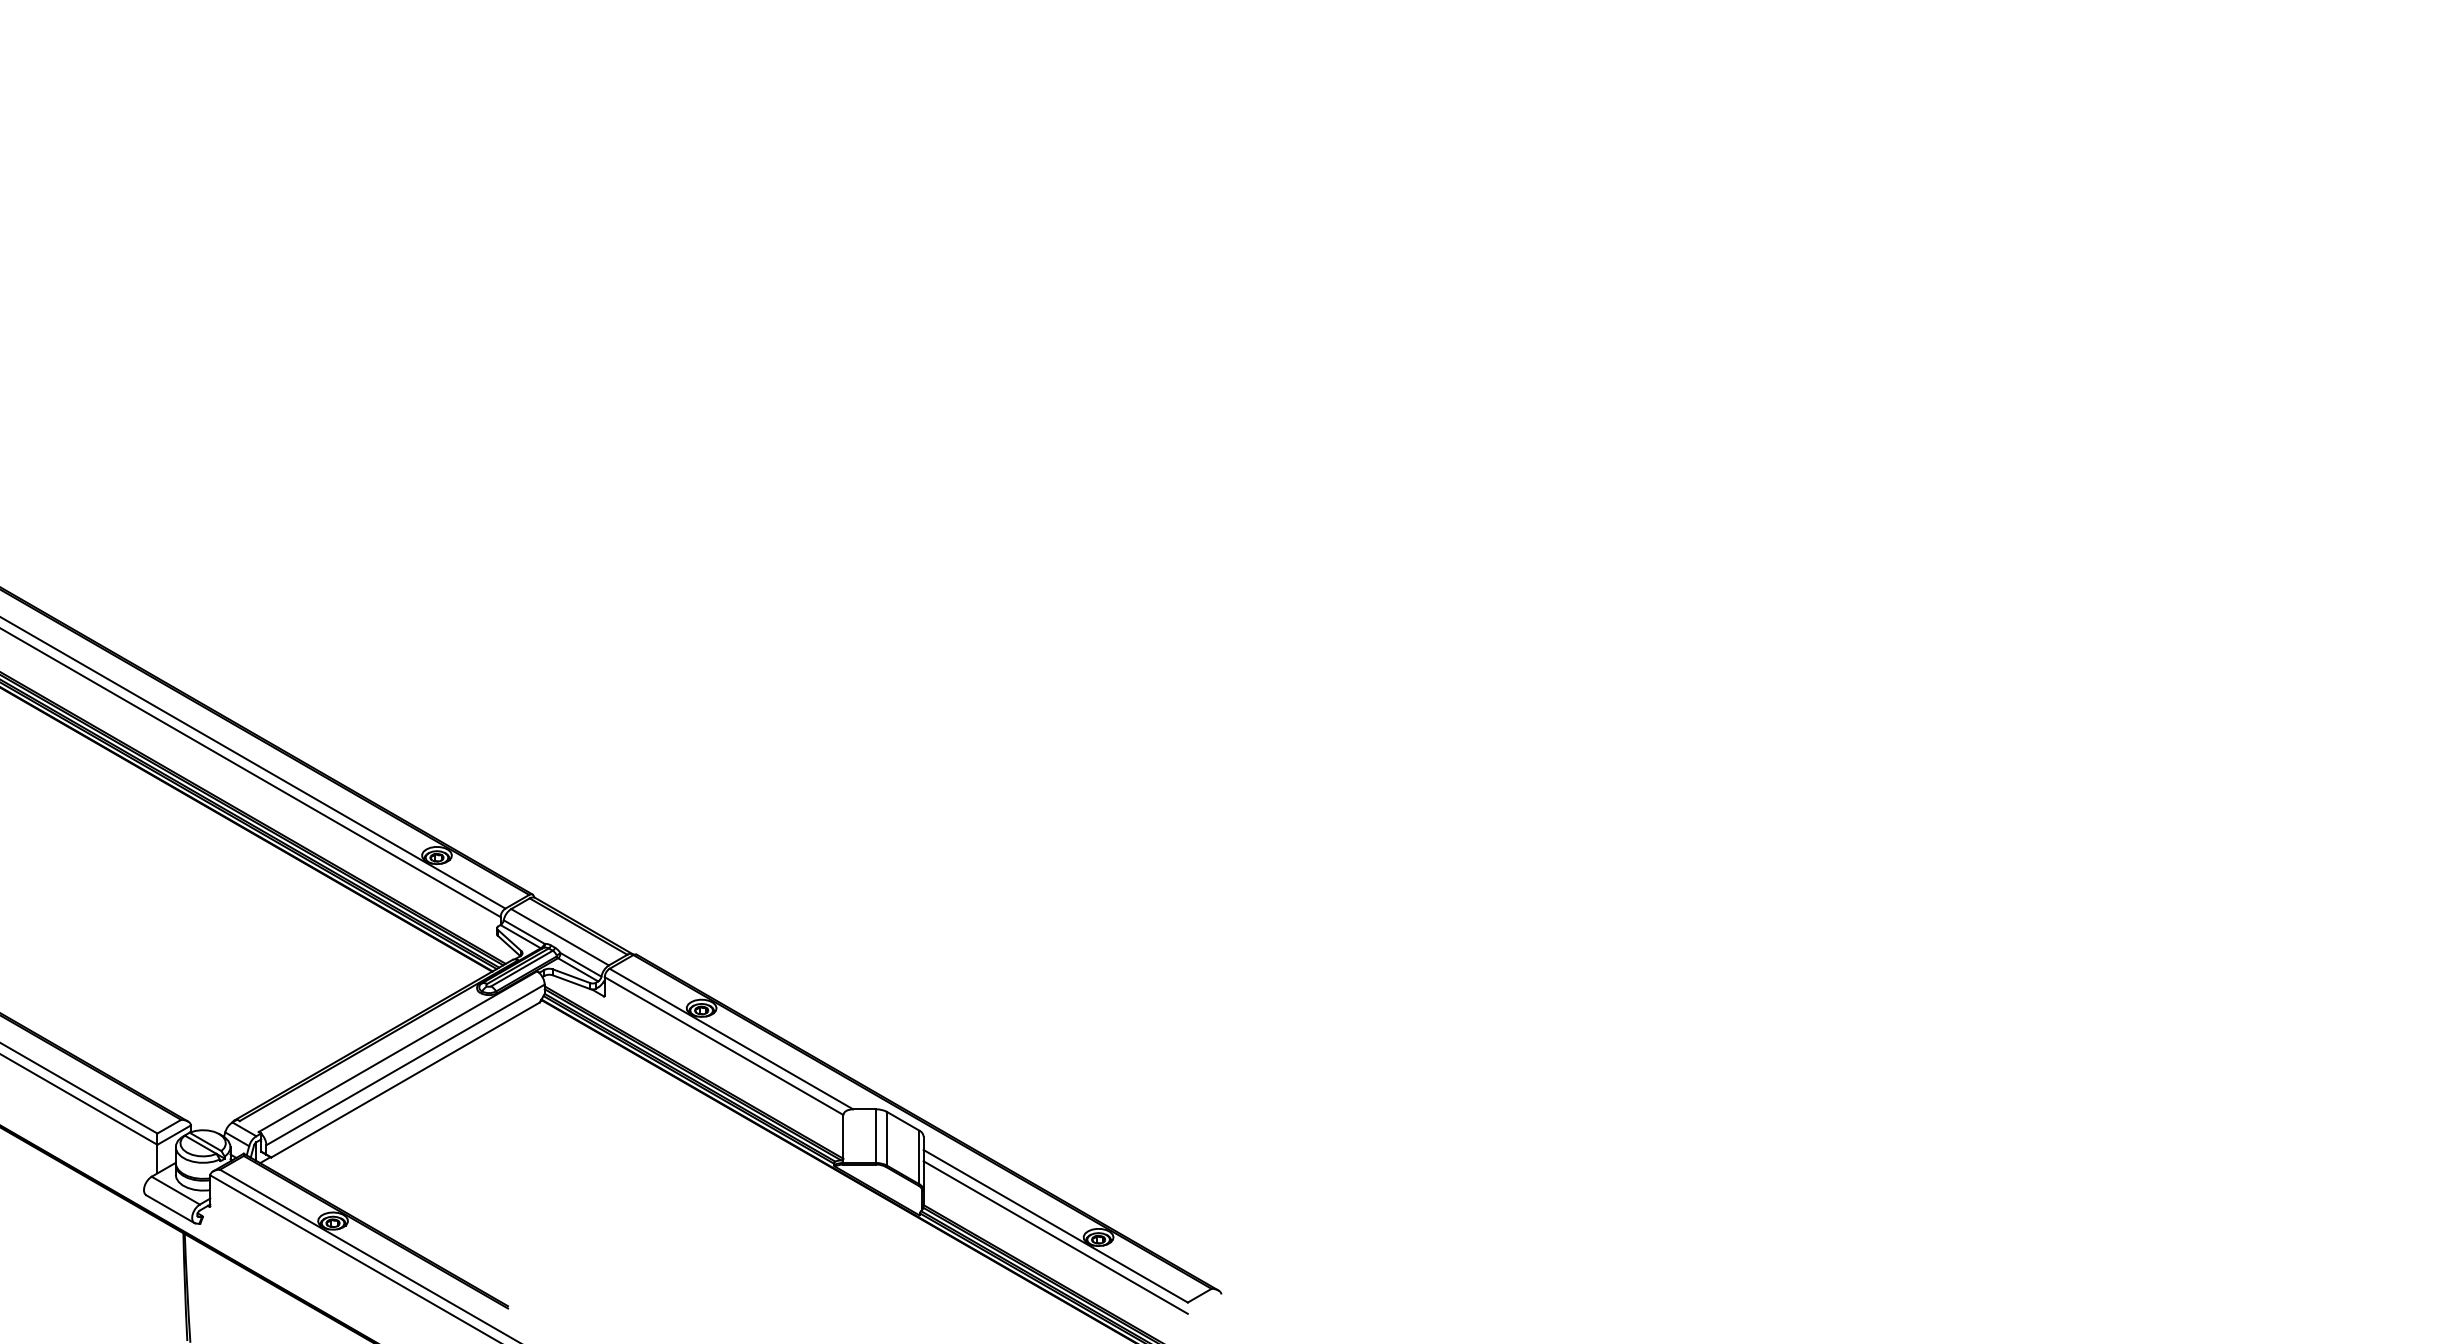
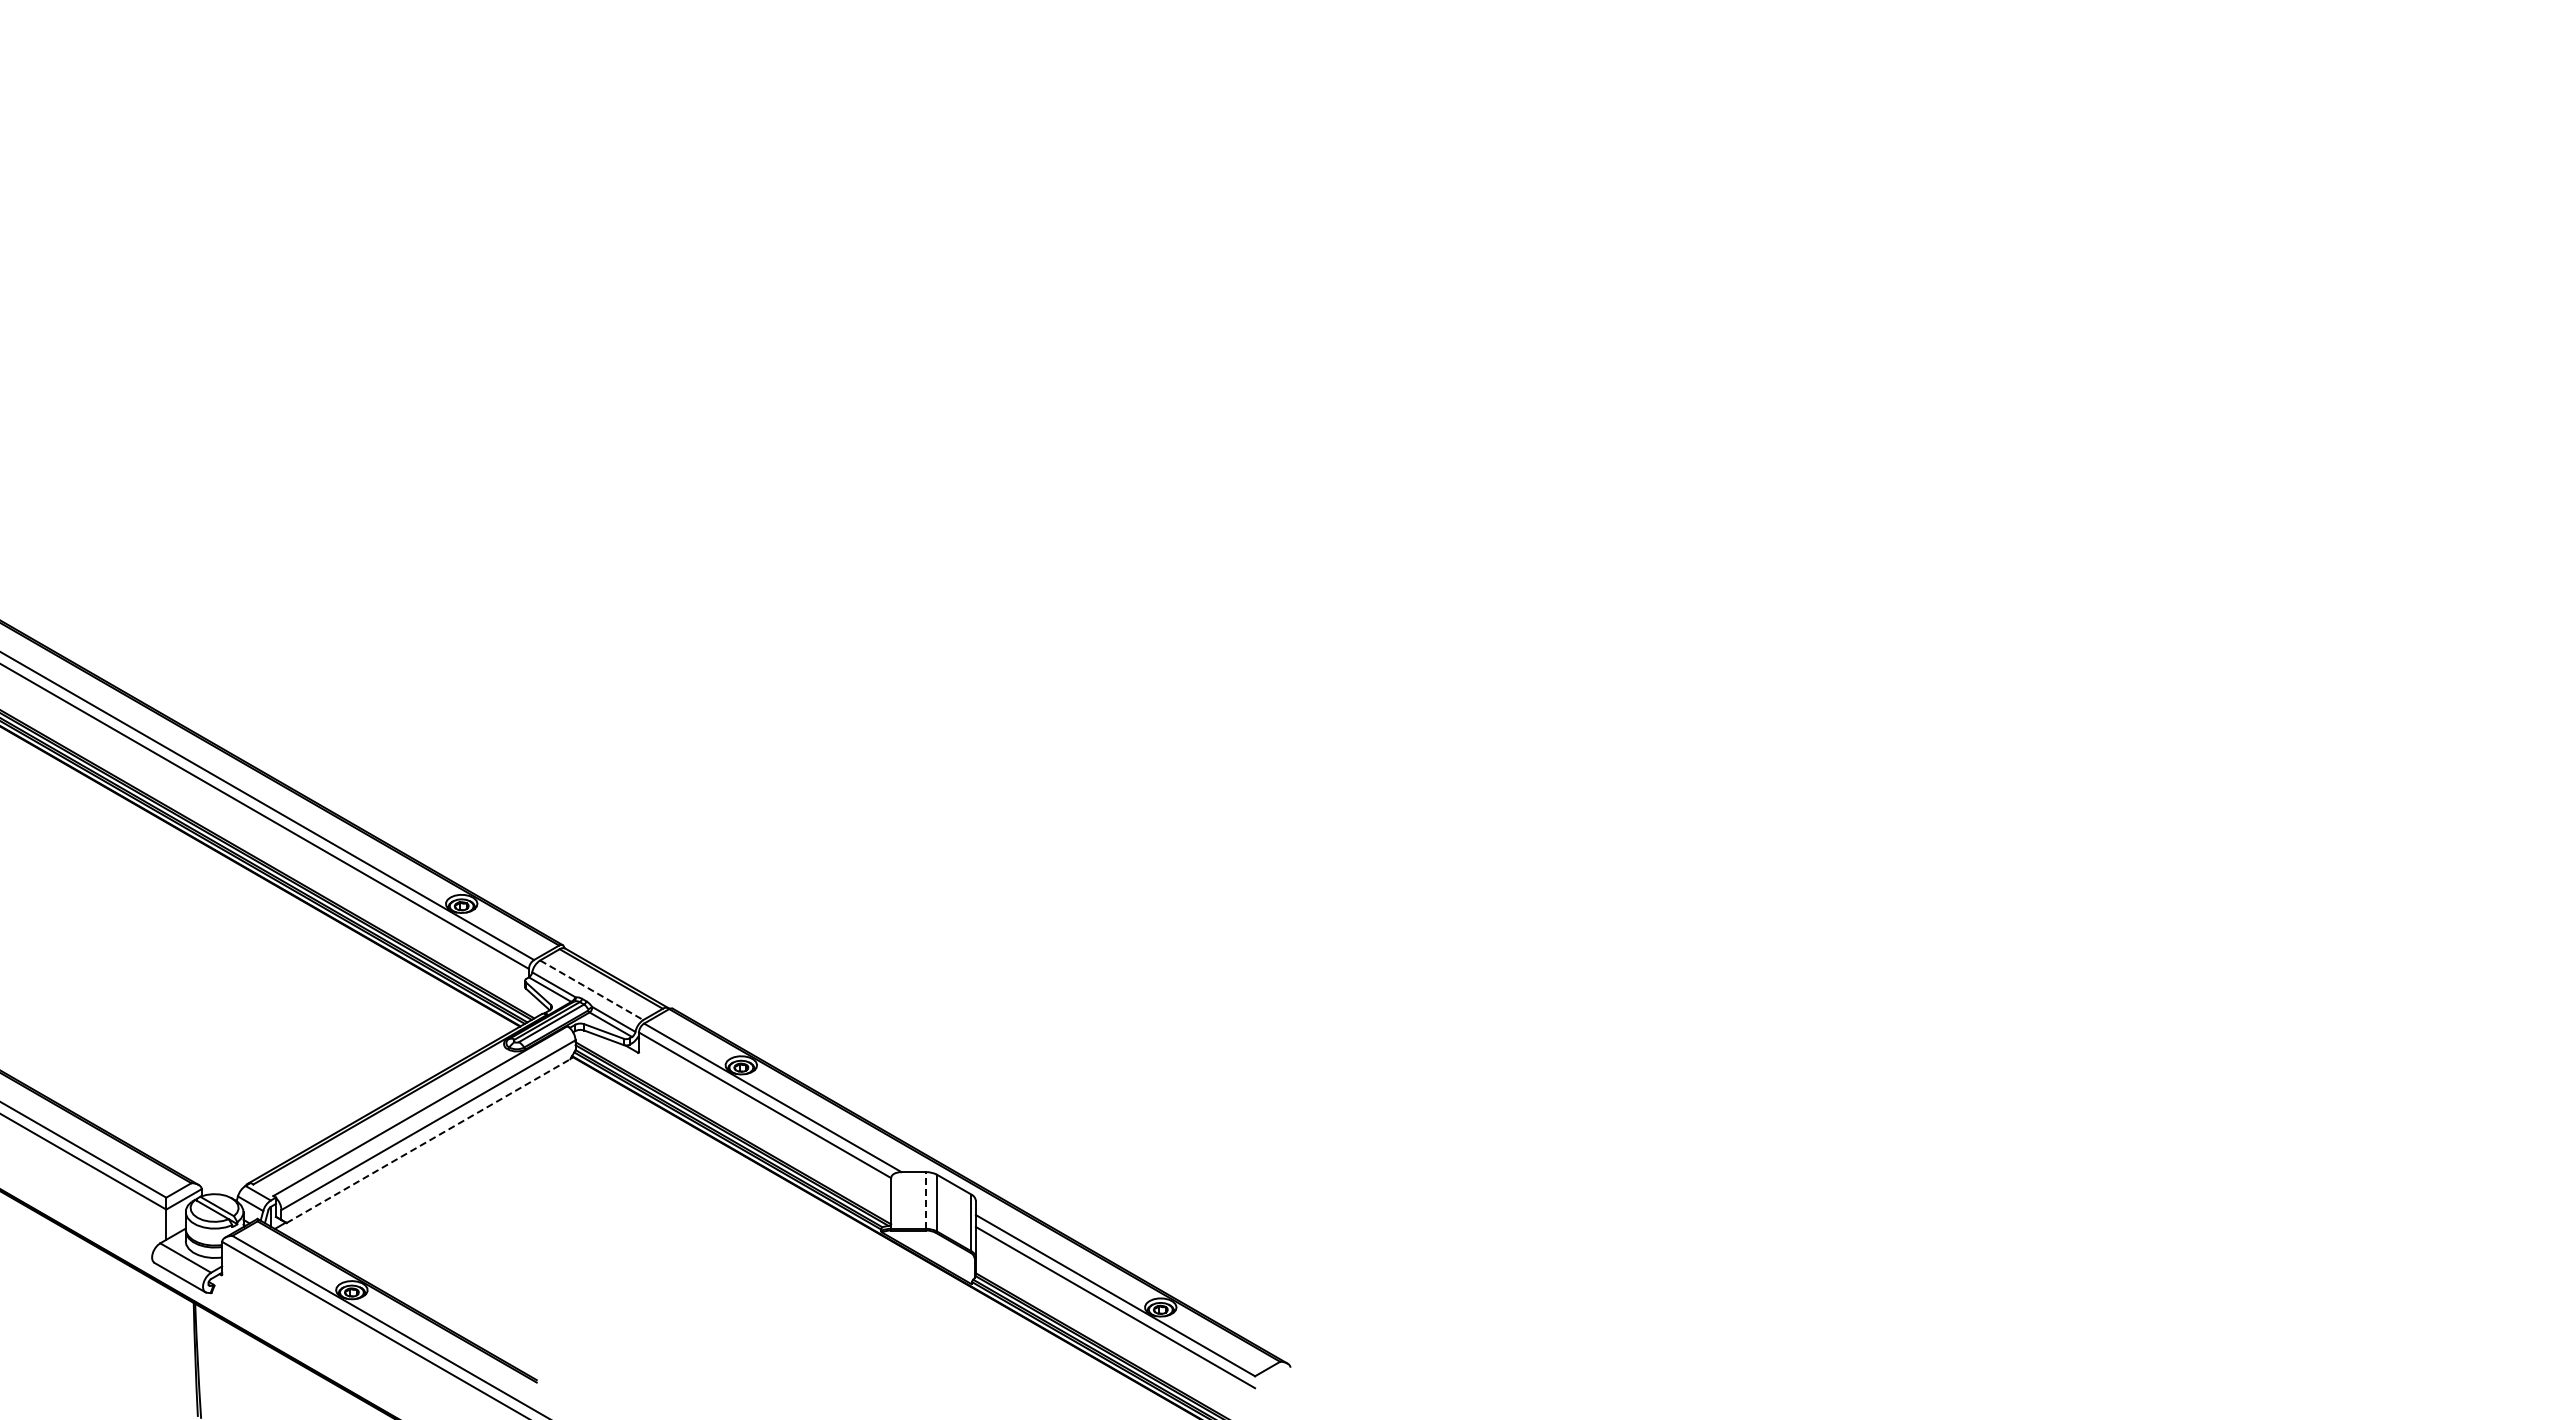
line: (559, 937) -> (591, 990), solid -> dashed
line: (405, 1080) -> (428, 1141), solid -> dashed
line: (876, 1135) -> (926, 1199), solid -> dashed

